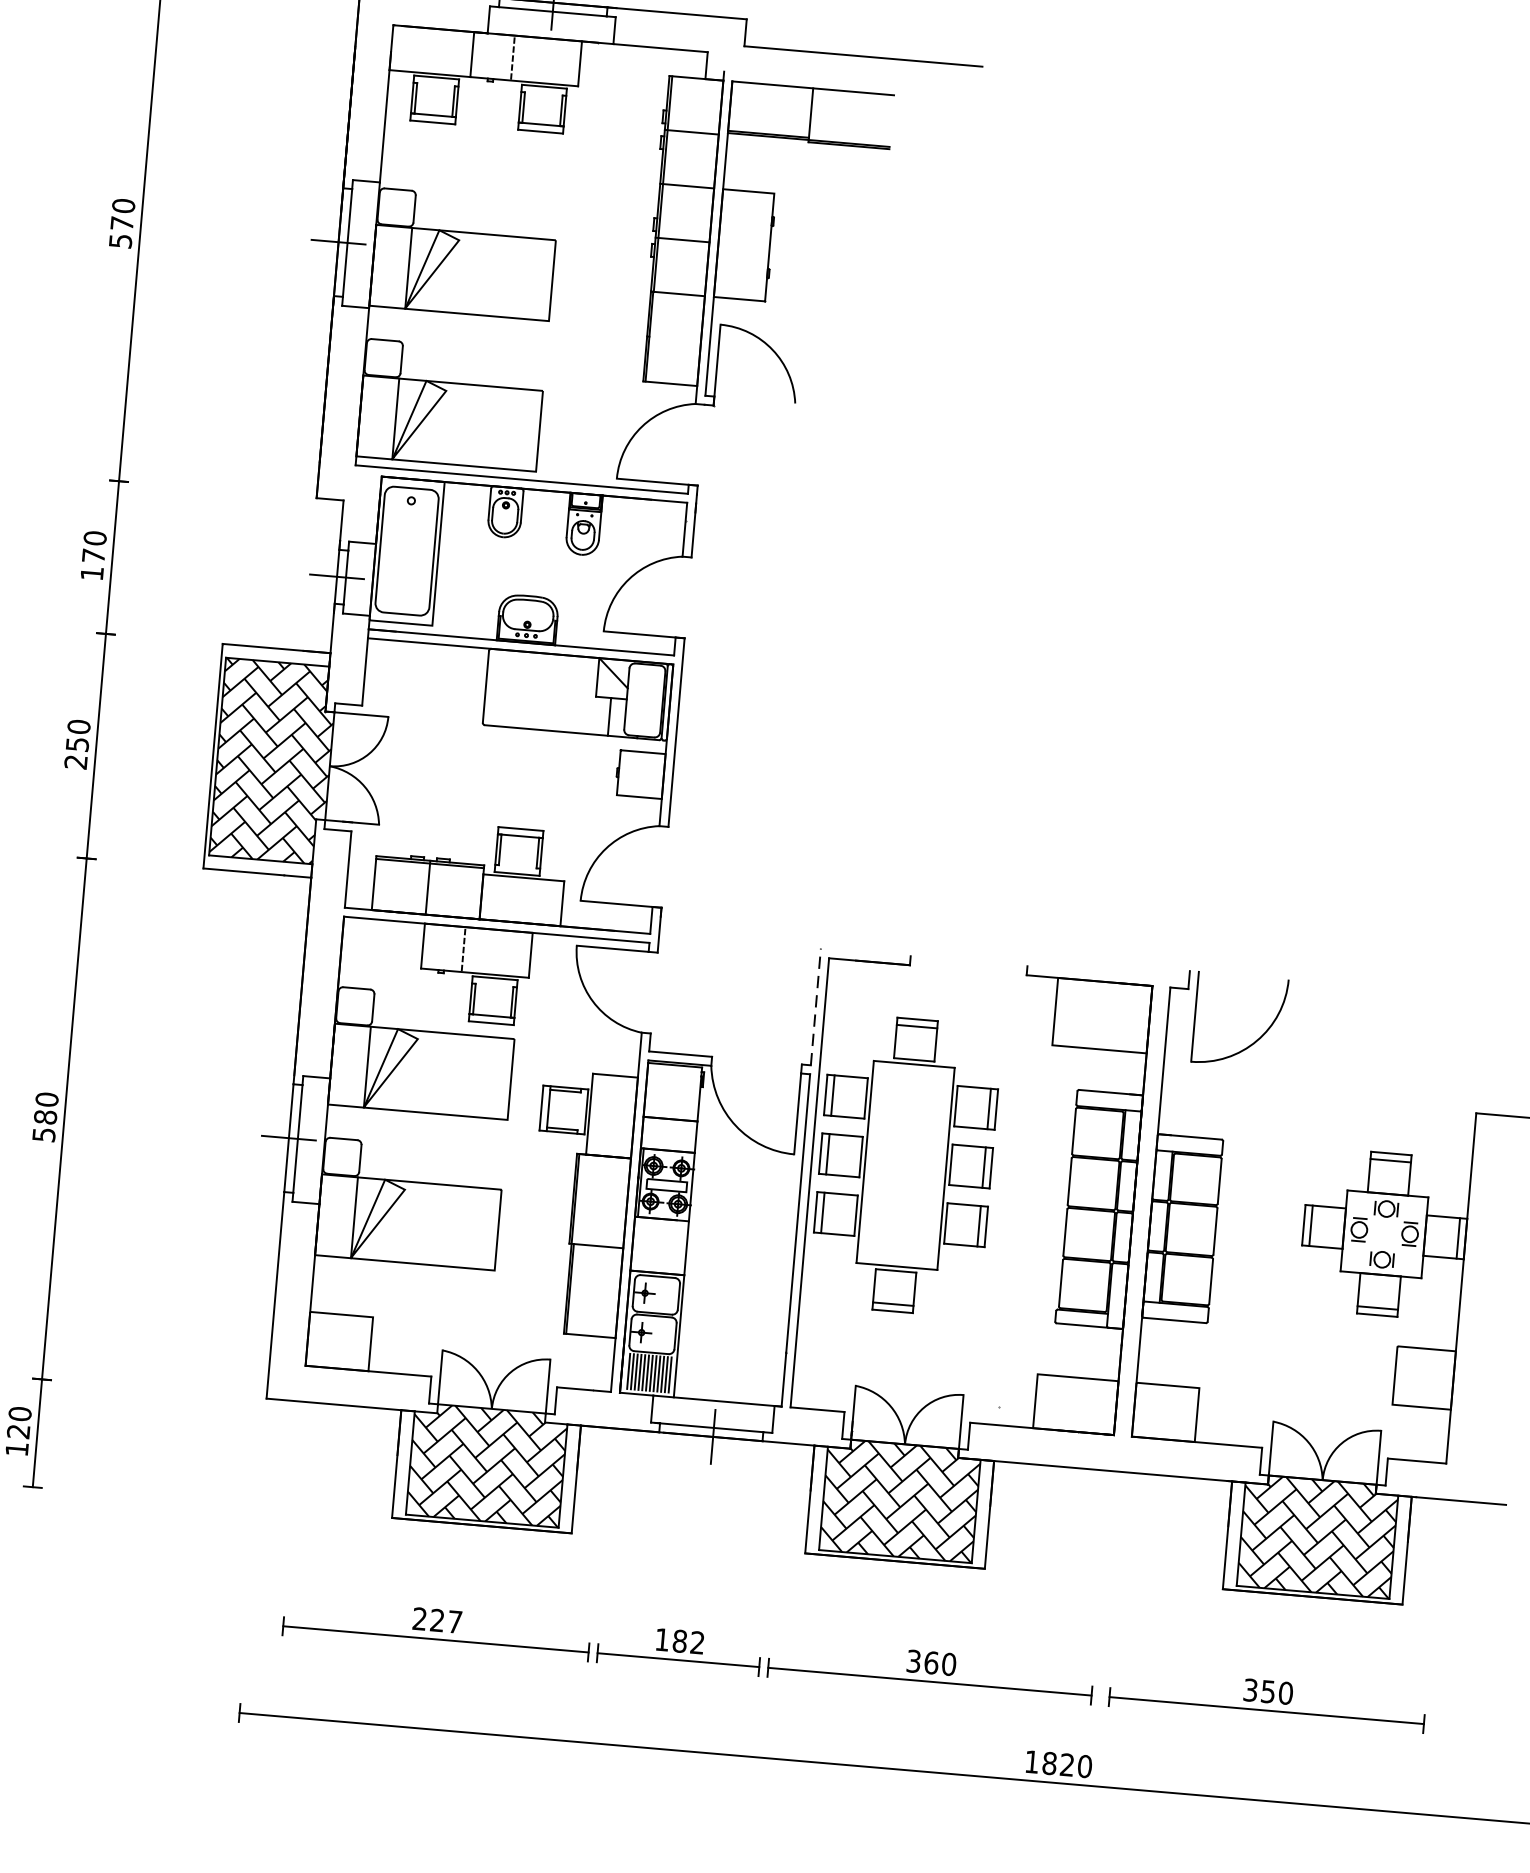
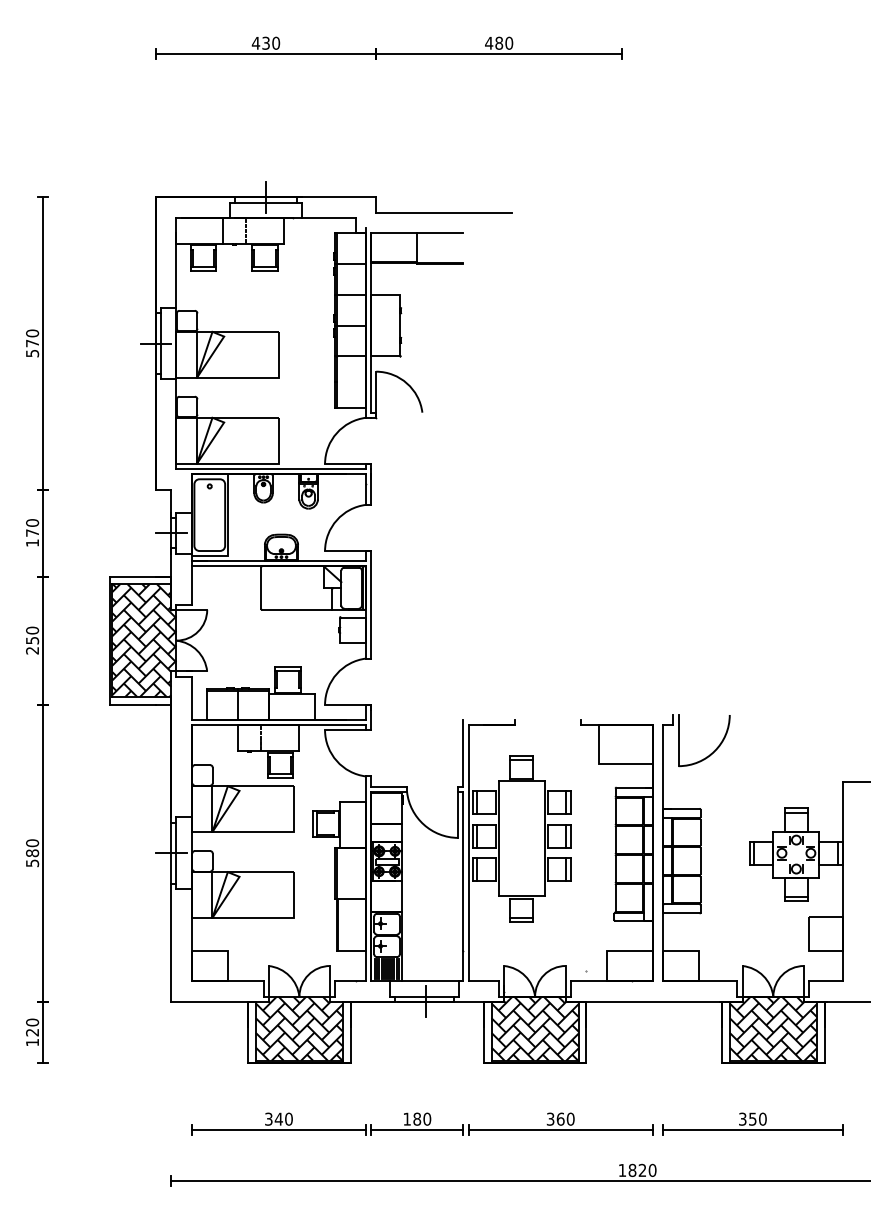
line: (816, 1005) -> (463, 752), dashed -> solid
text: (436, 1619) -> (278, 1118), 227 -> 340
text: (698, 1641) -> (427, 1118), 182 -> 180

